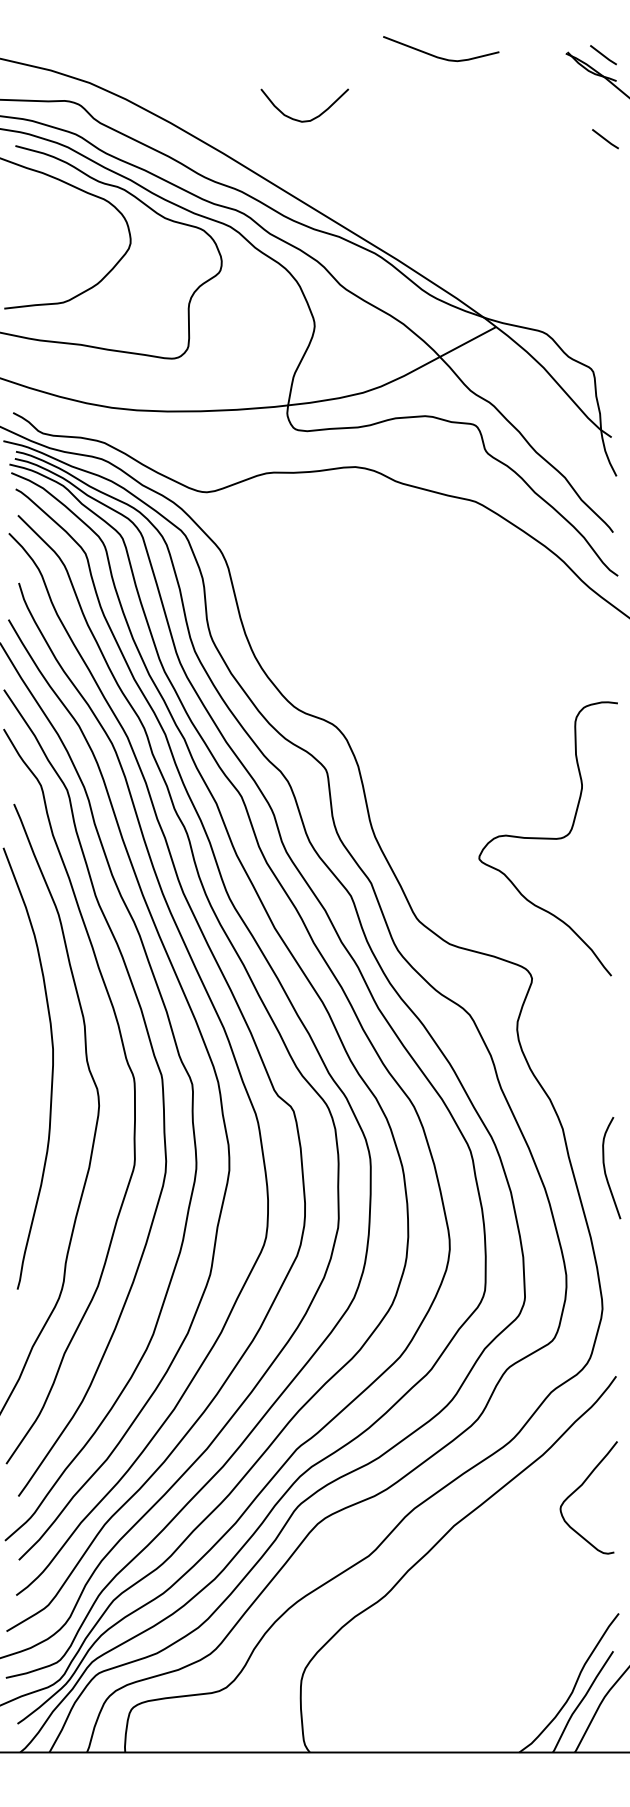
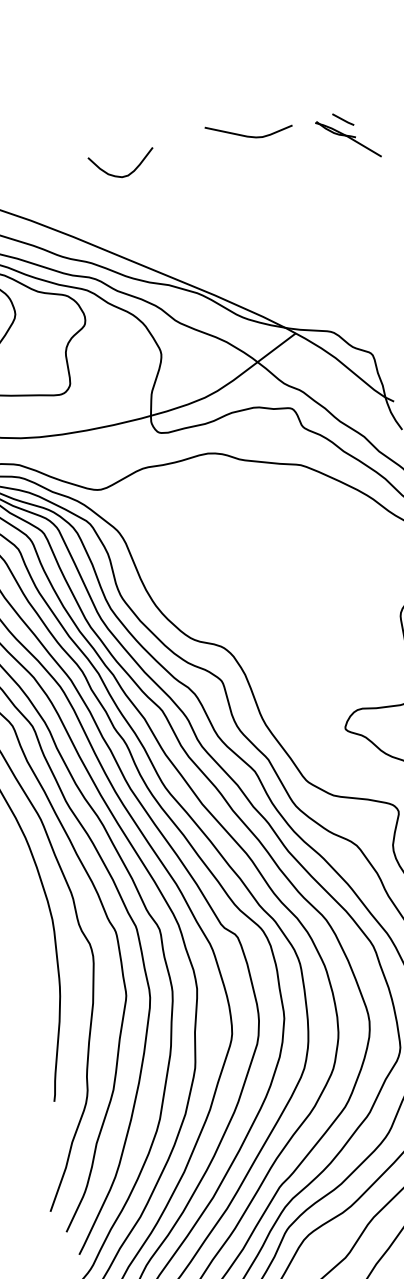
curve: (438, 56) -> (247, 135), moved
curve: (304, 120) -> (123, 175), moved
line: (605, 139) -> (354, 181), removed

